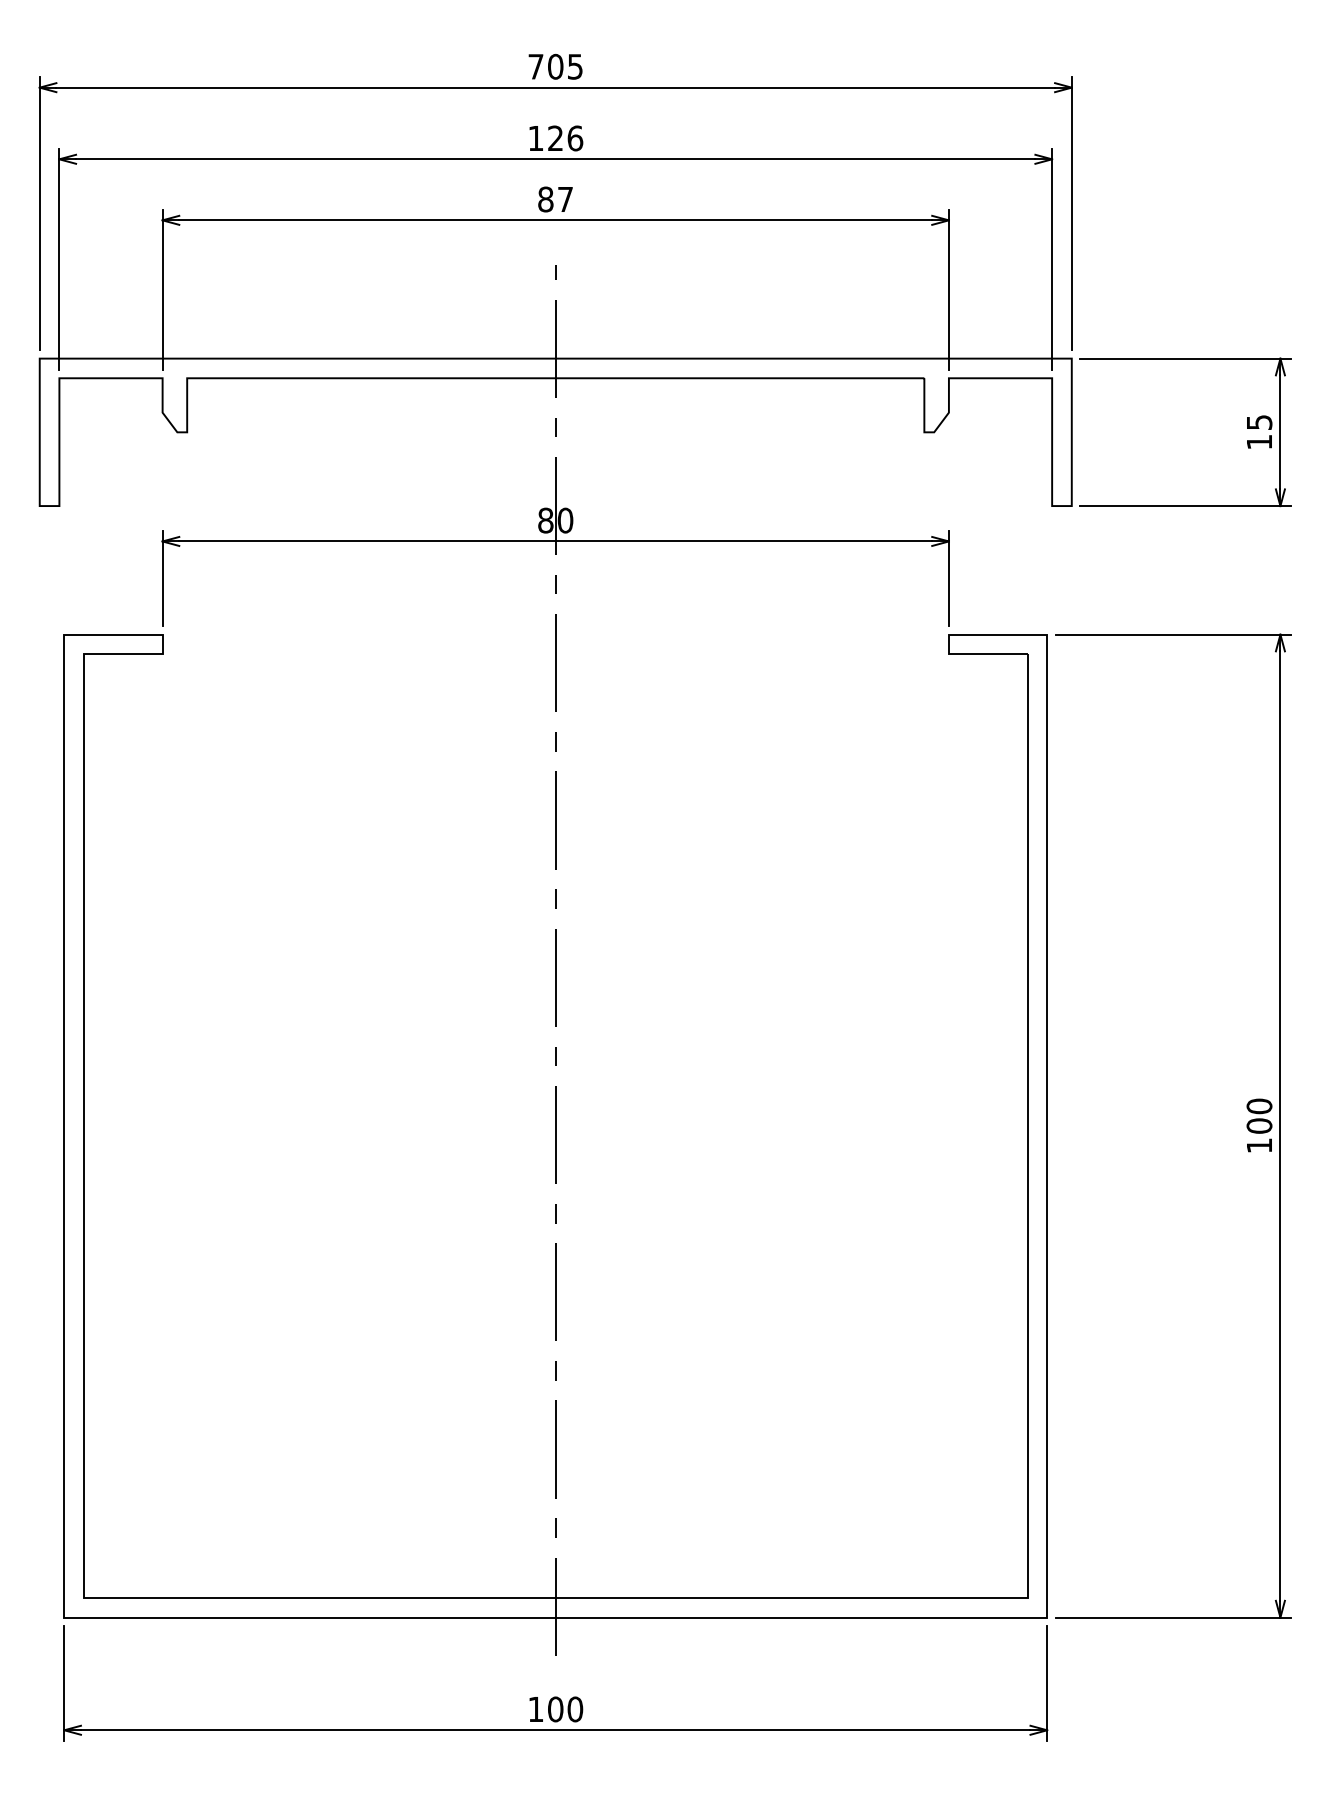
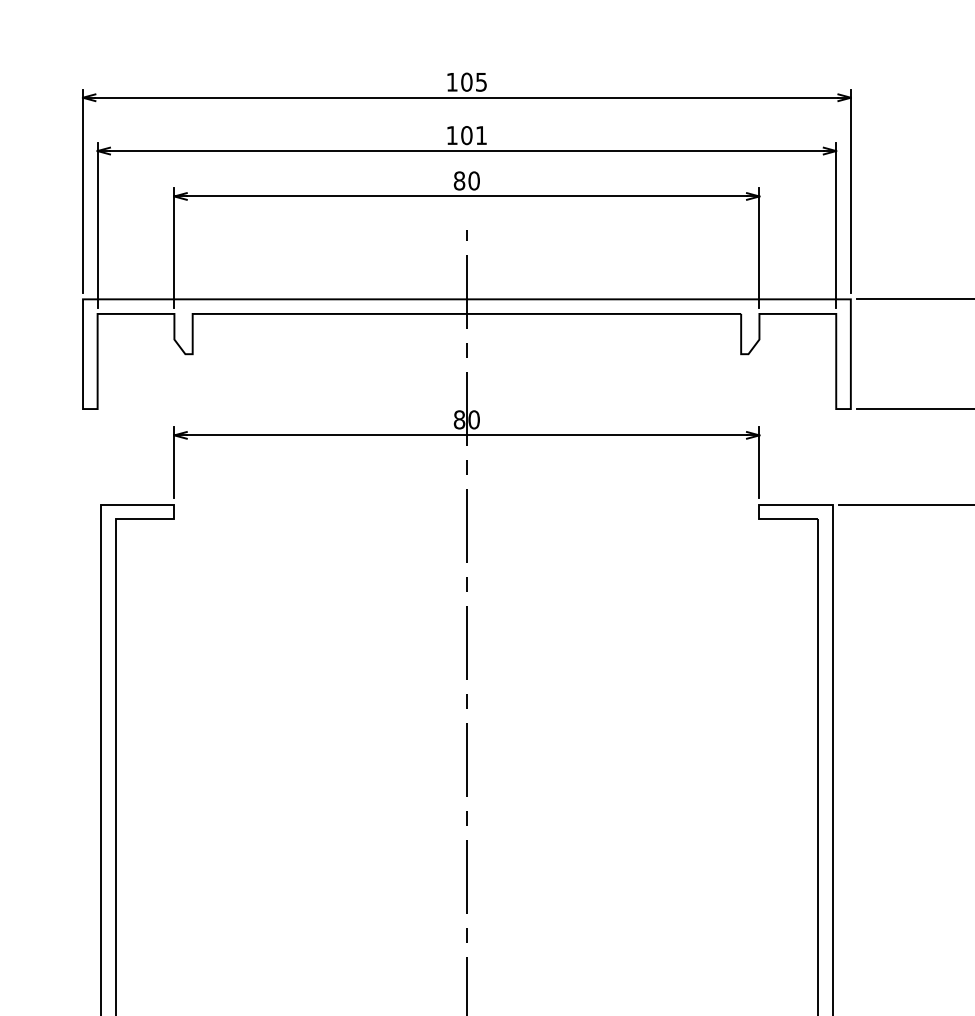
text: (535, 66) -> (451, 82), 705 -> 105
text: (565, 138) -> (474, 135), 126 -> 101
text: (565, 199) -> (474, 180), 87 -> 80

